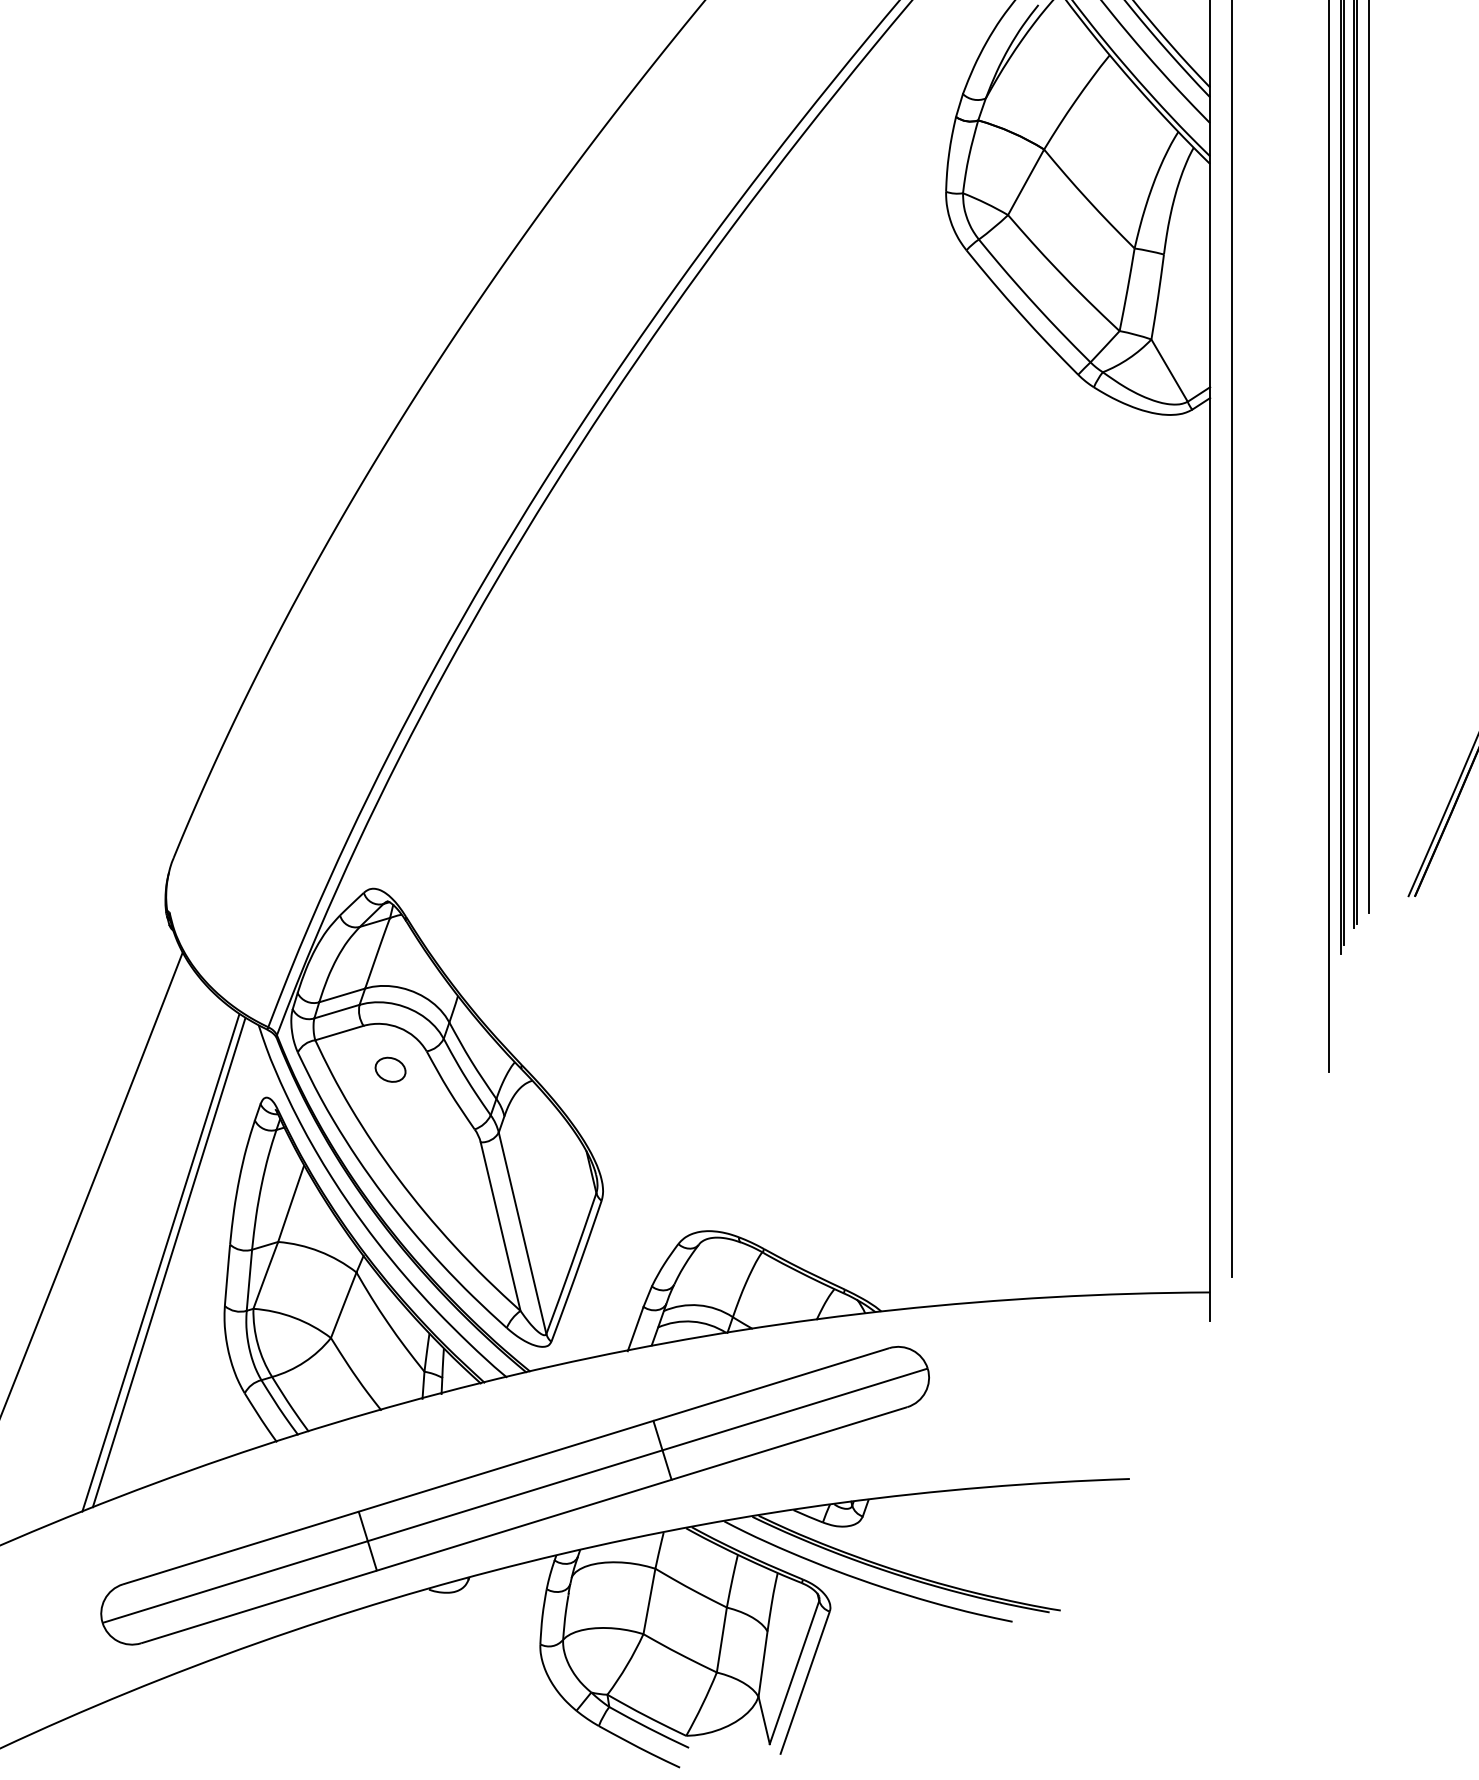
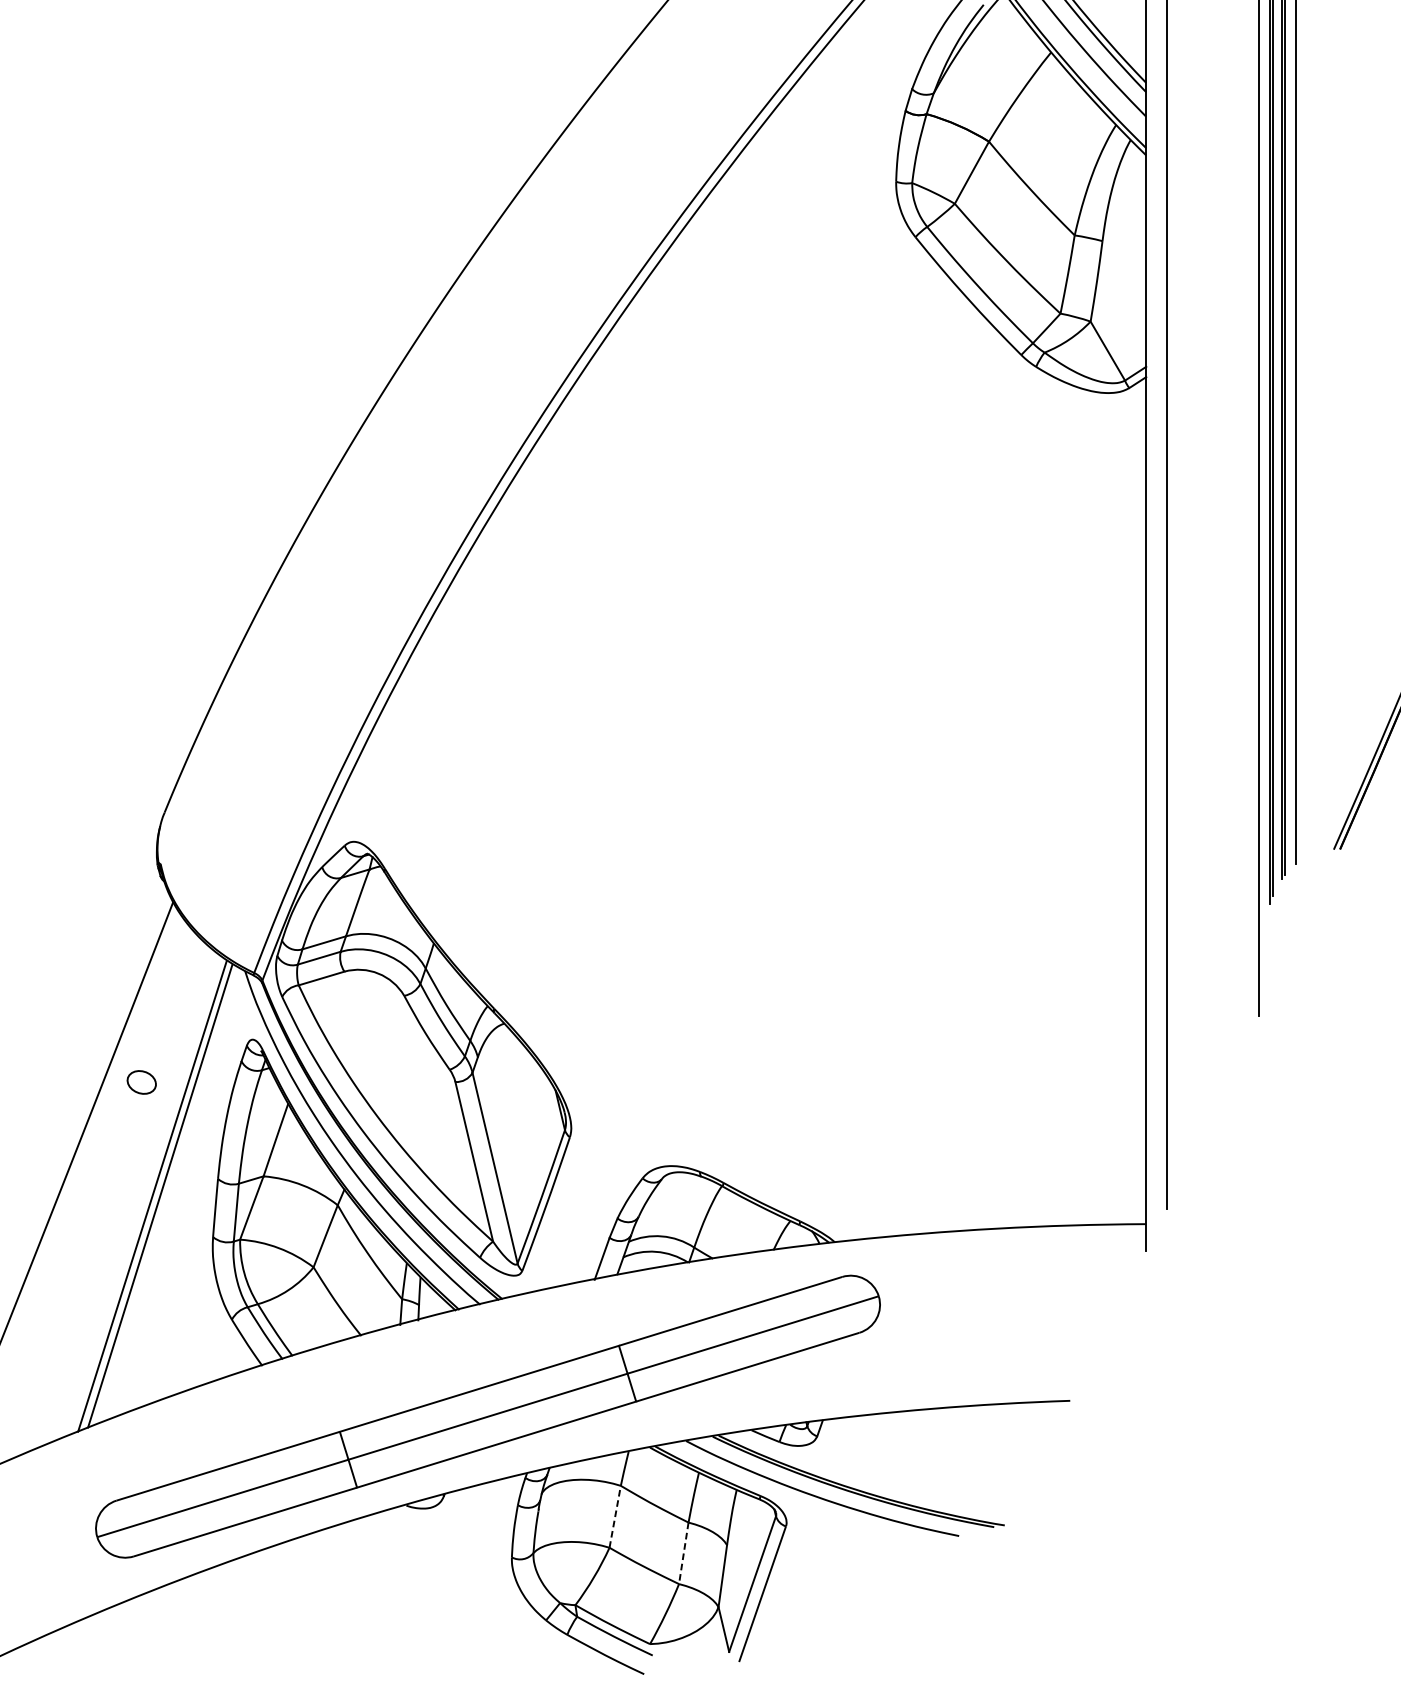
part: (390, 1069) -> (141, 1082), moved
line: (649, 1600) -> (615, 1515), solid -> dashed
line: (721, 1640) -> (683, 1553), solid -> dashed

